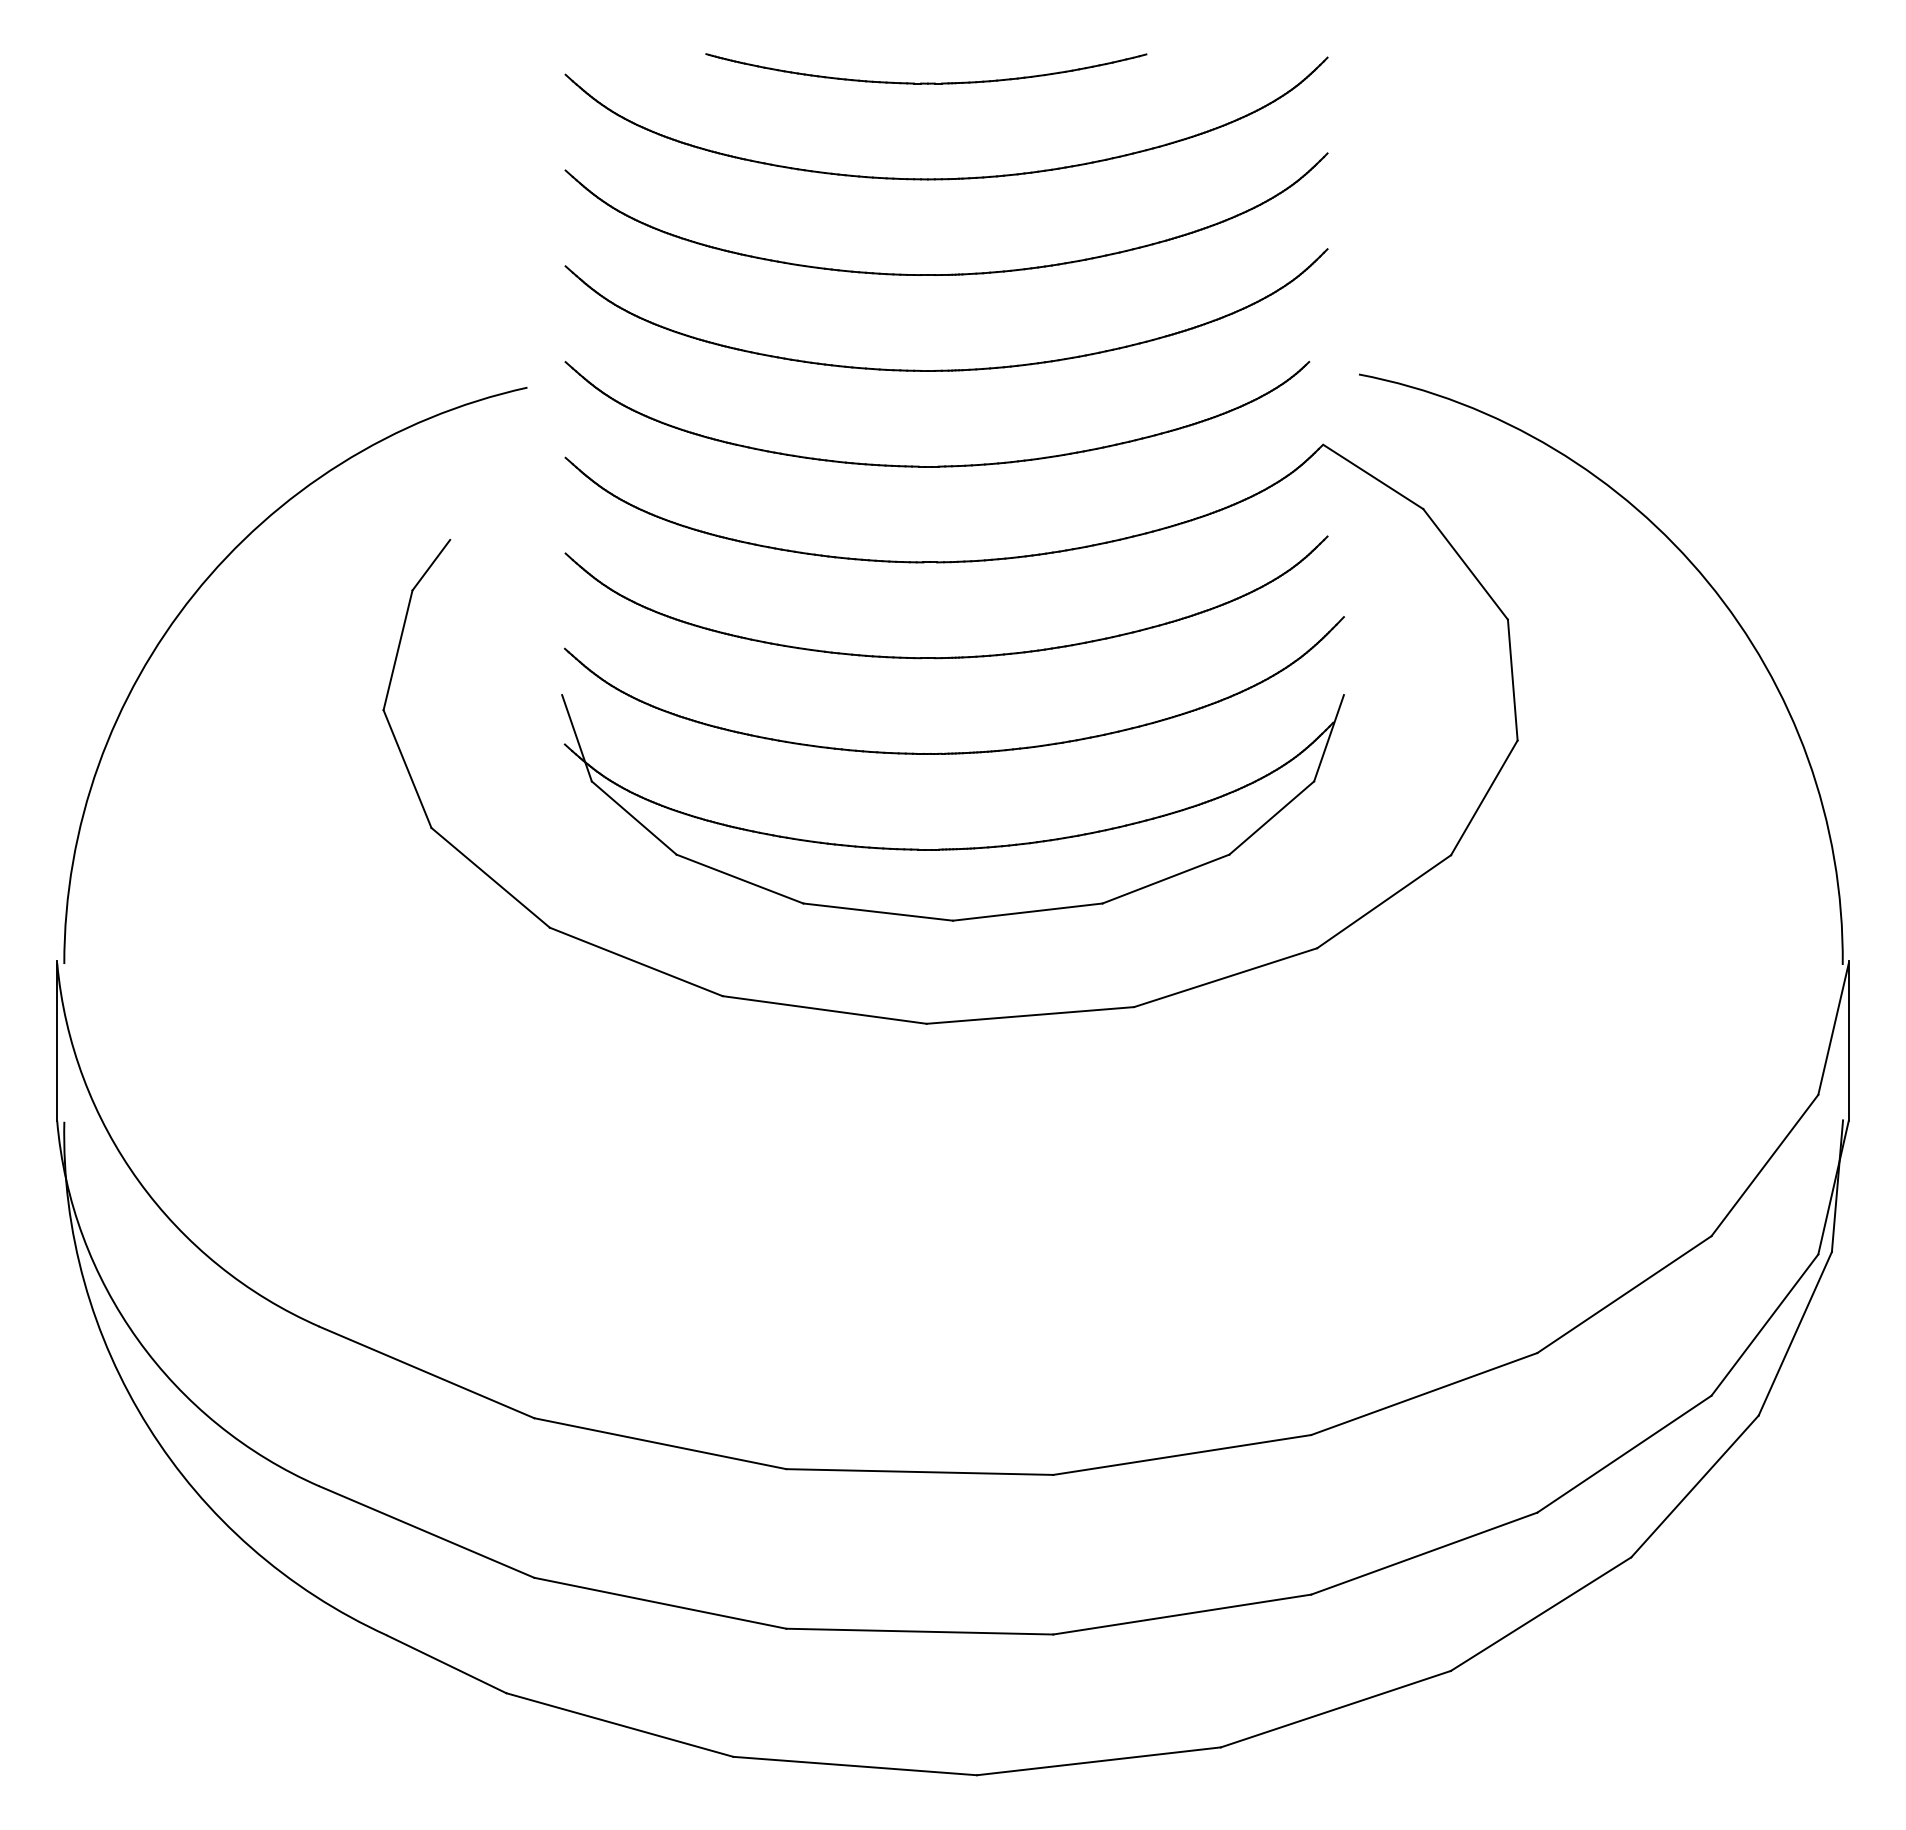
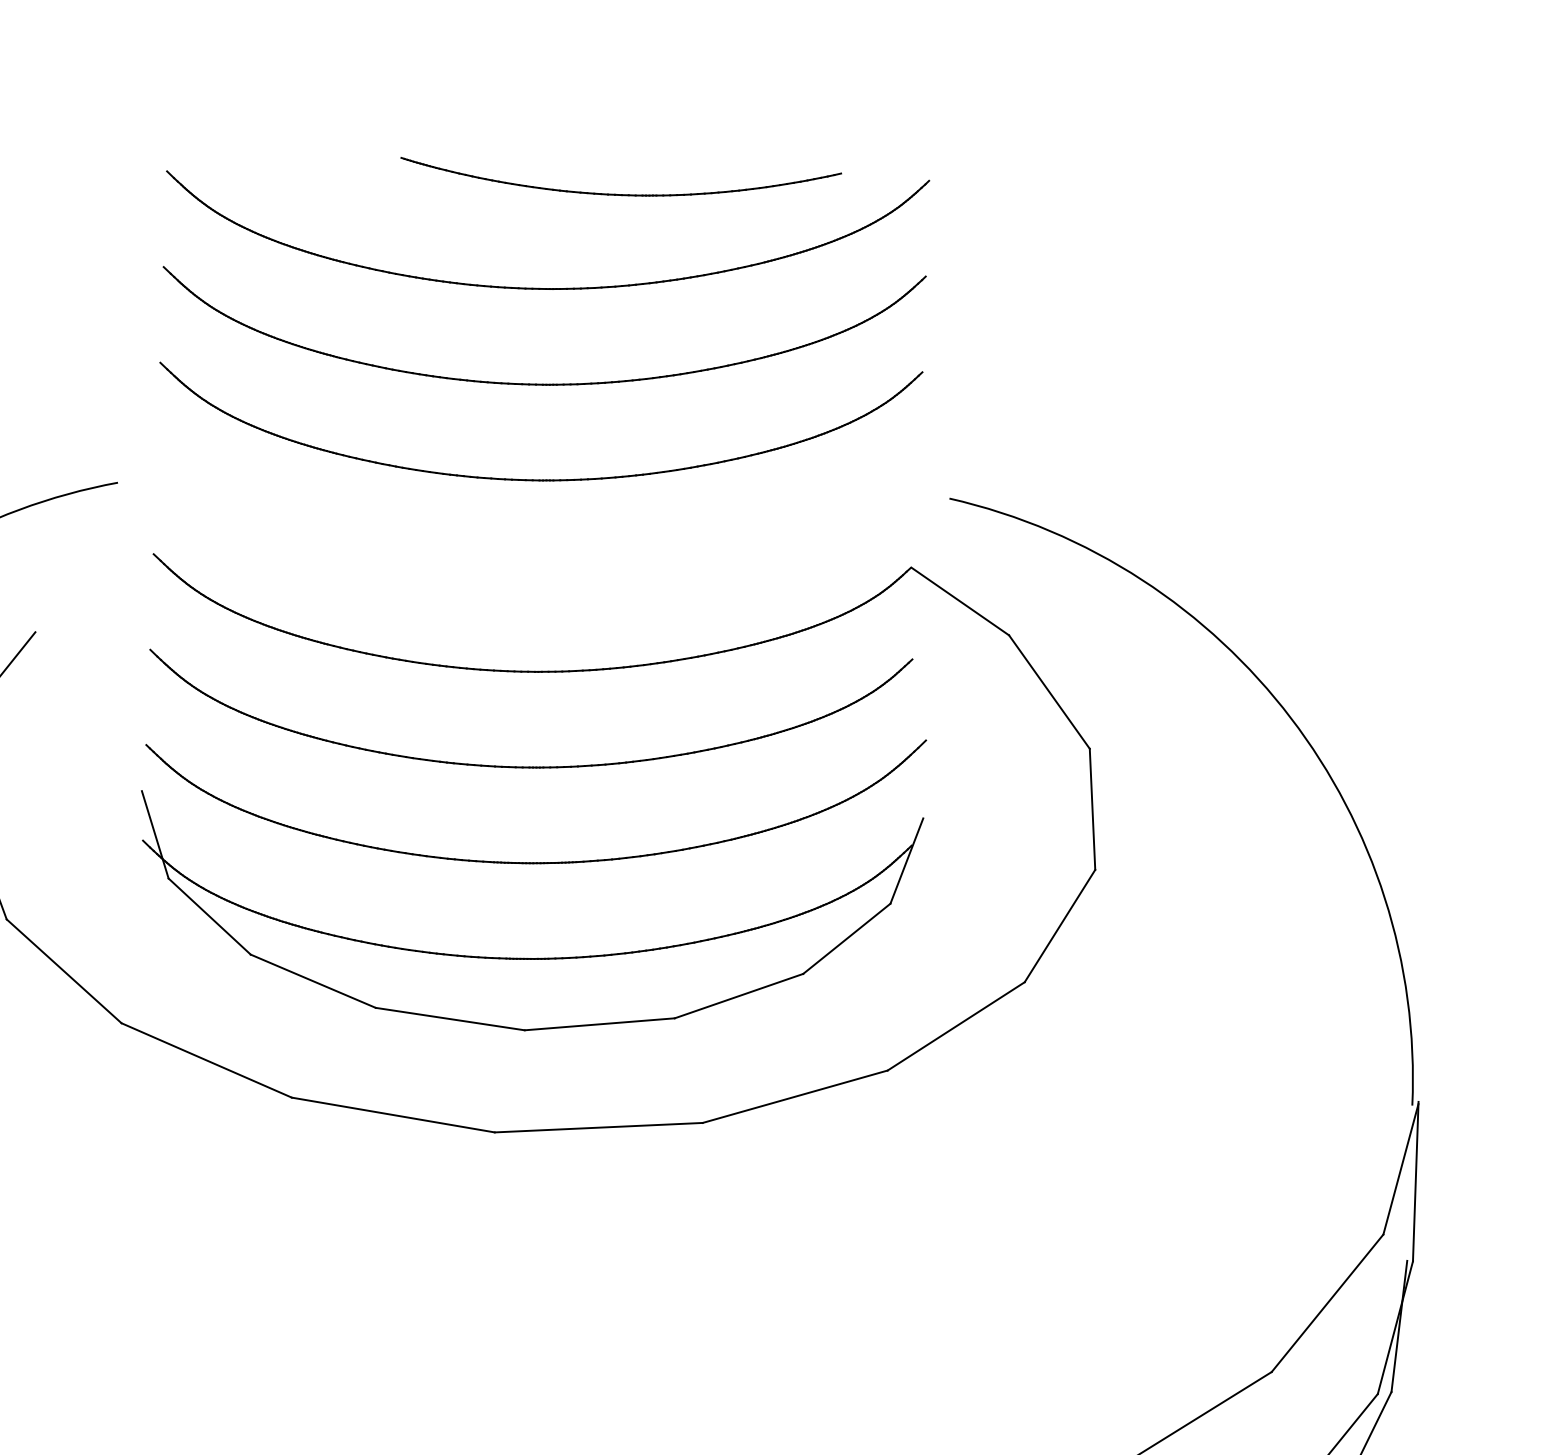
part: (926, 82) -> (620, 193), moved
part: (938, 465) -> (526, 574), removed

